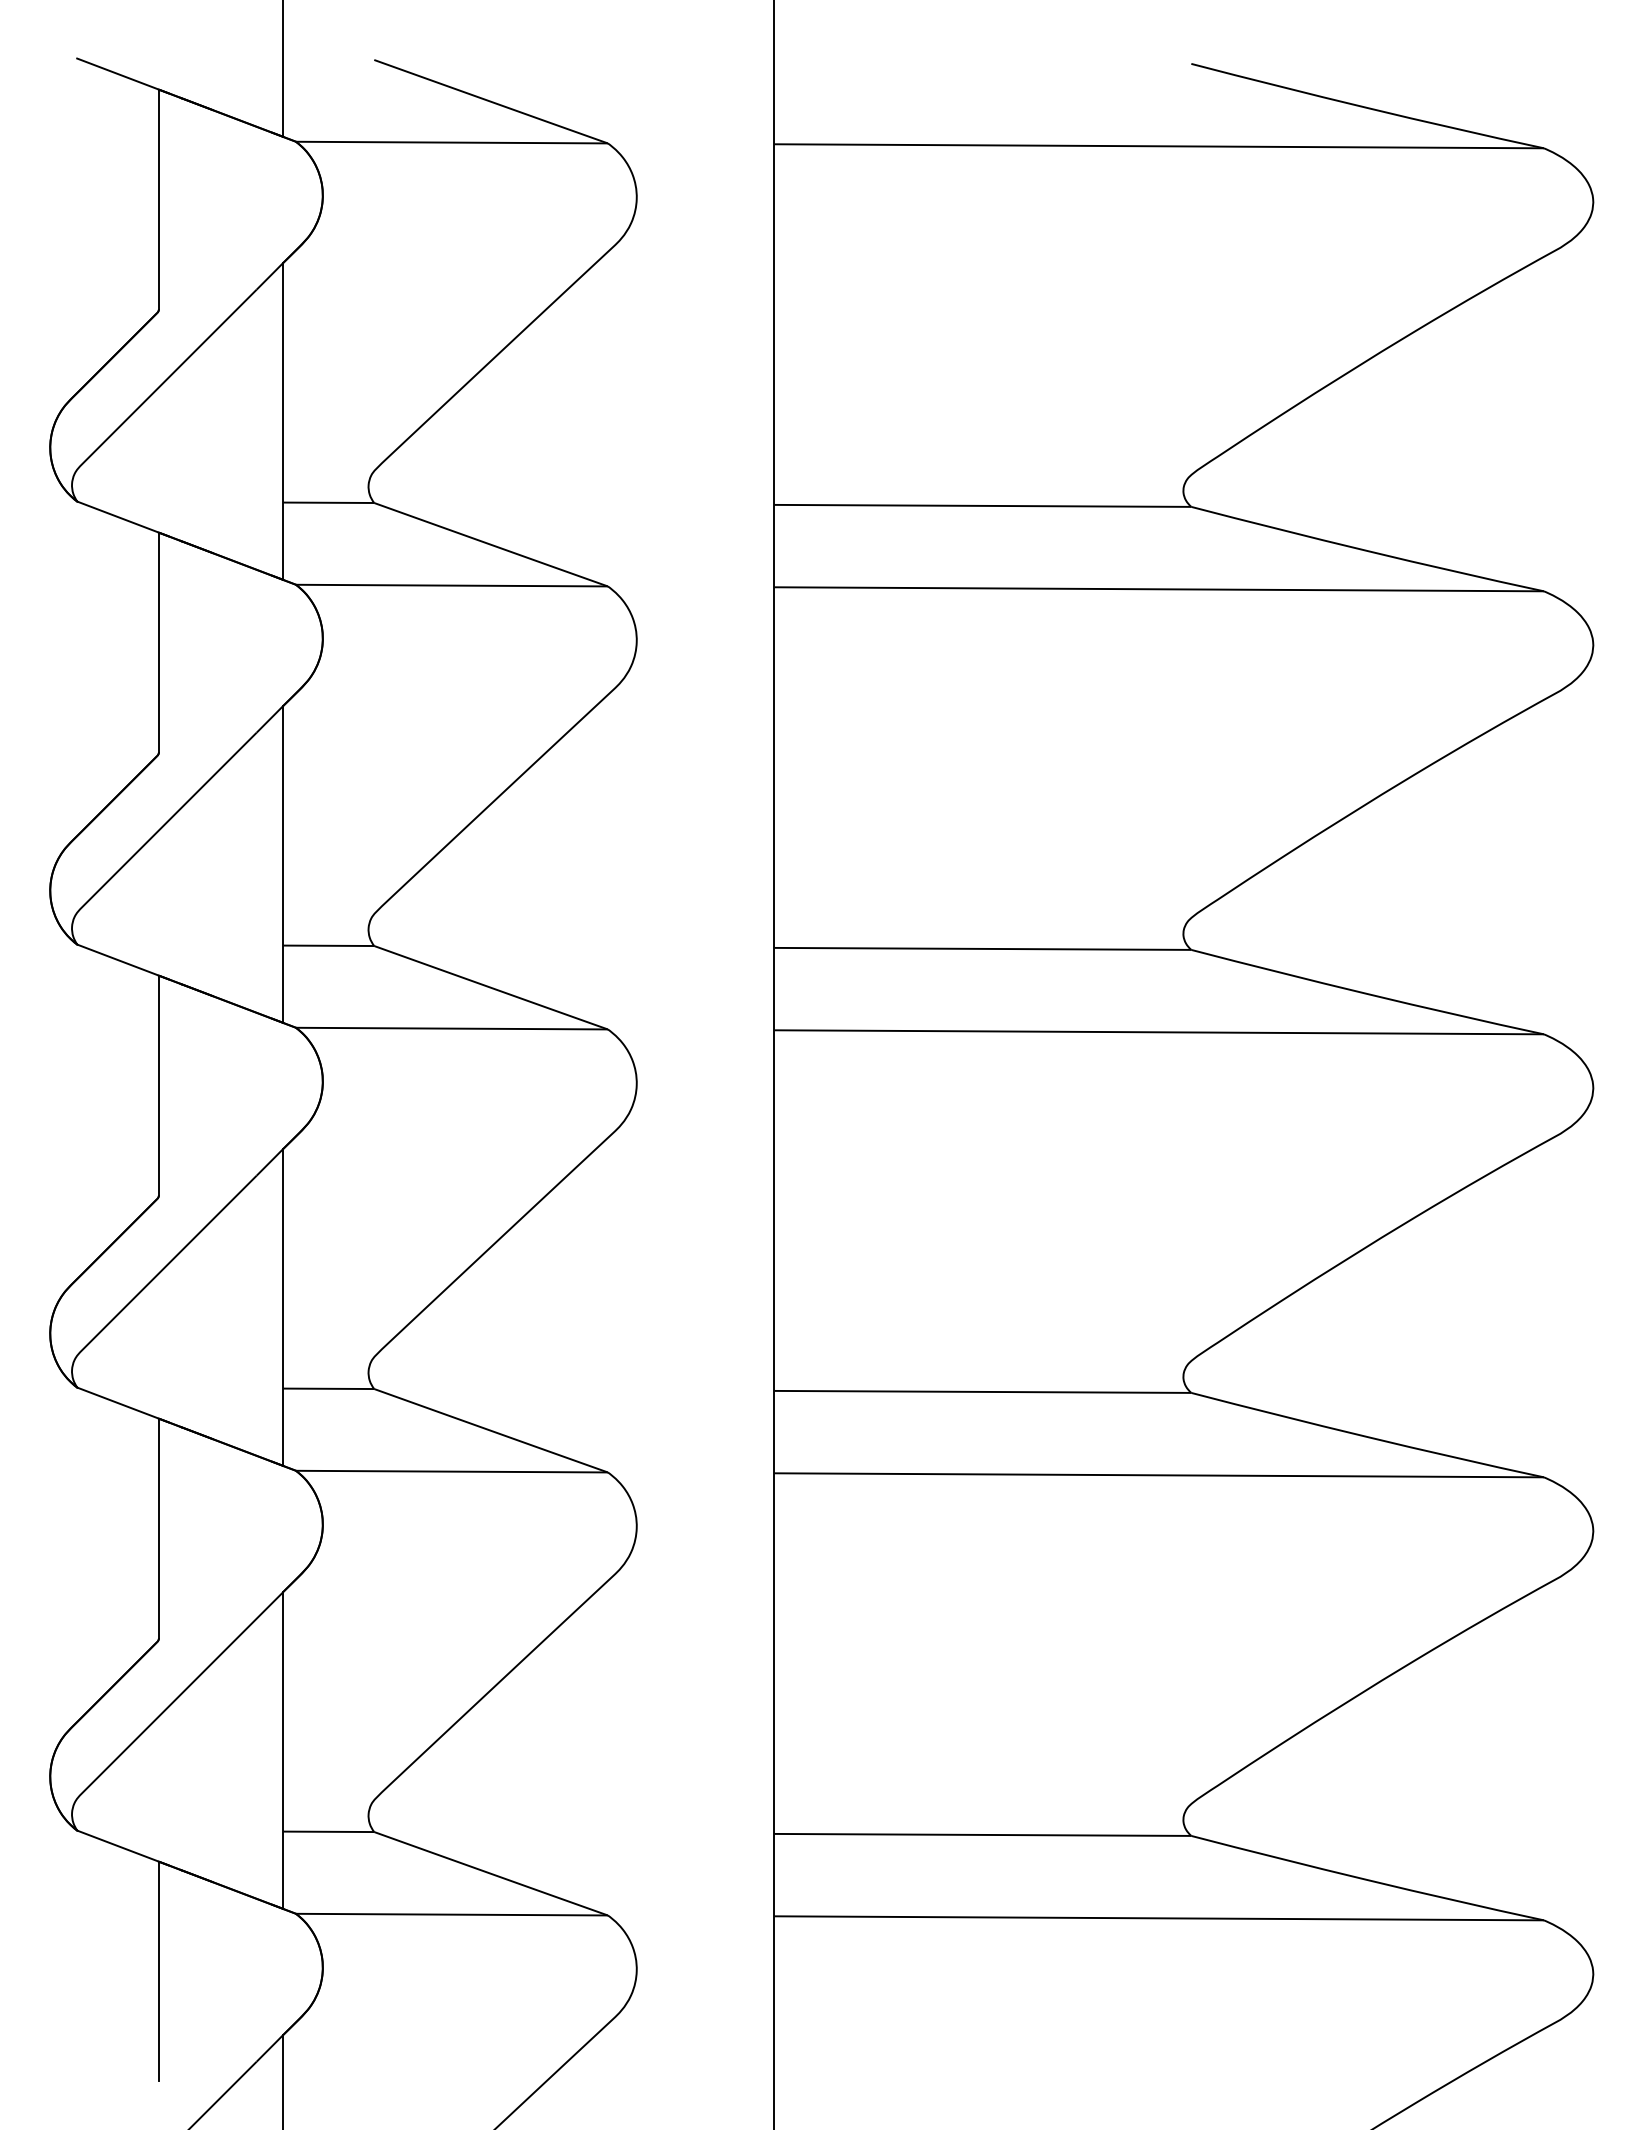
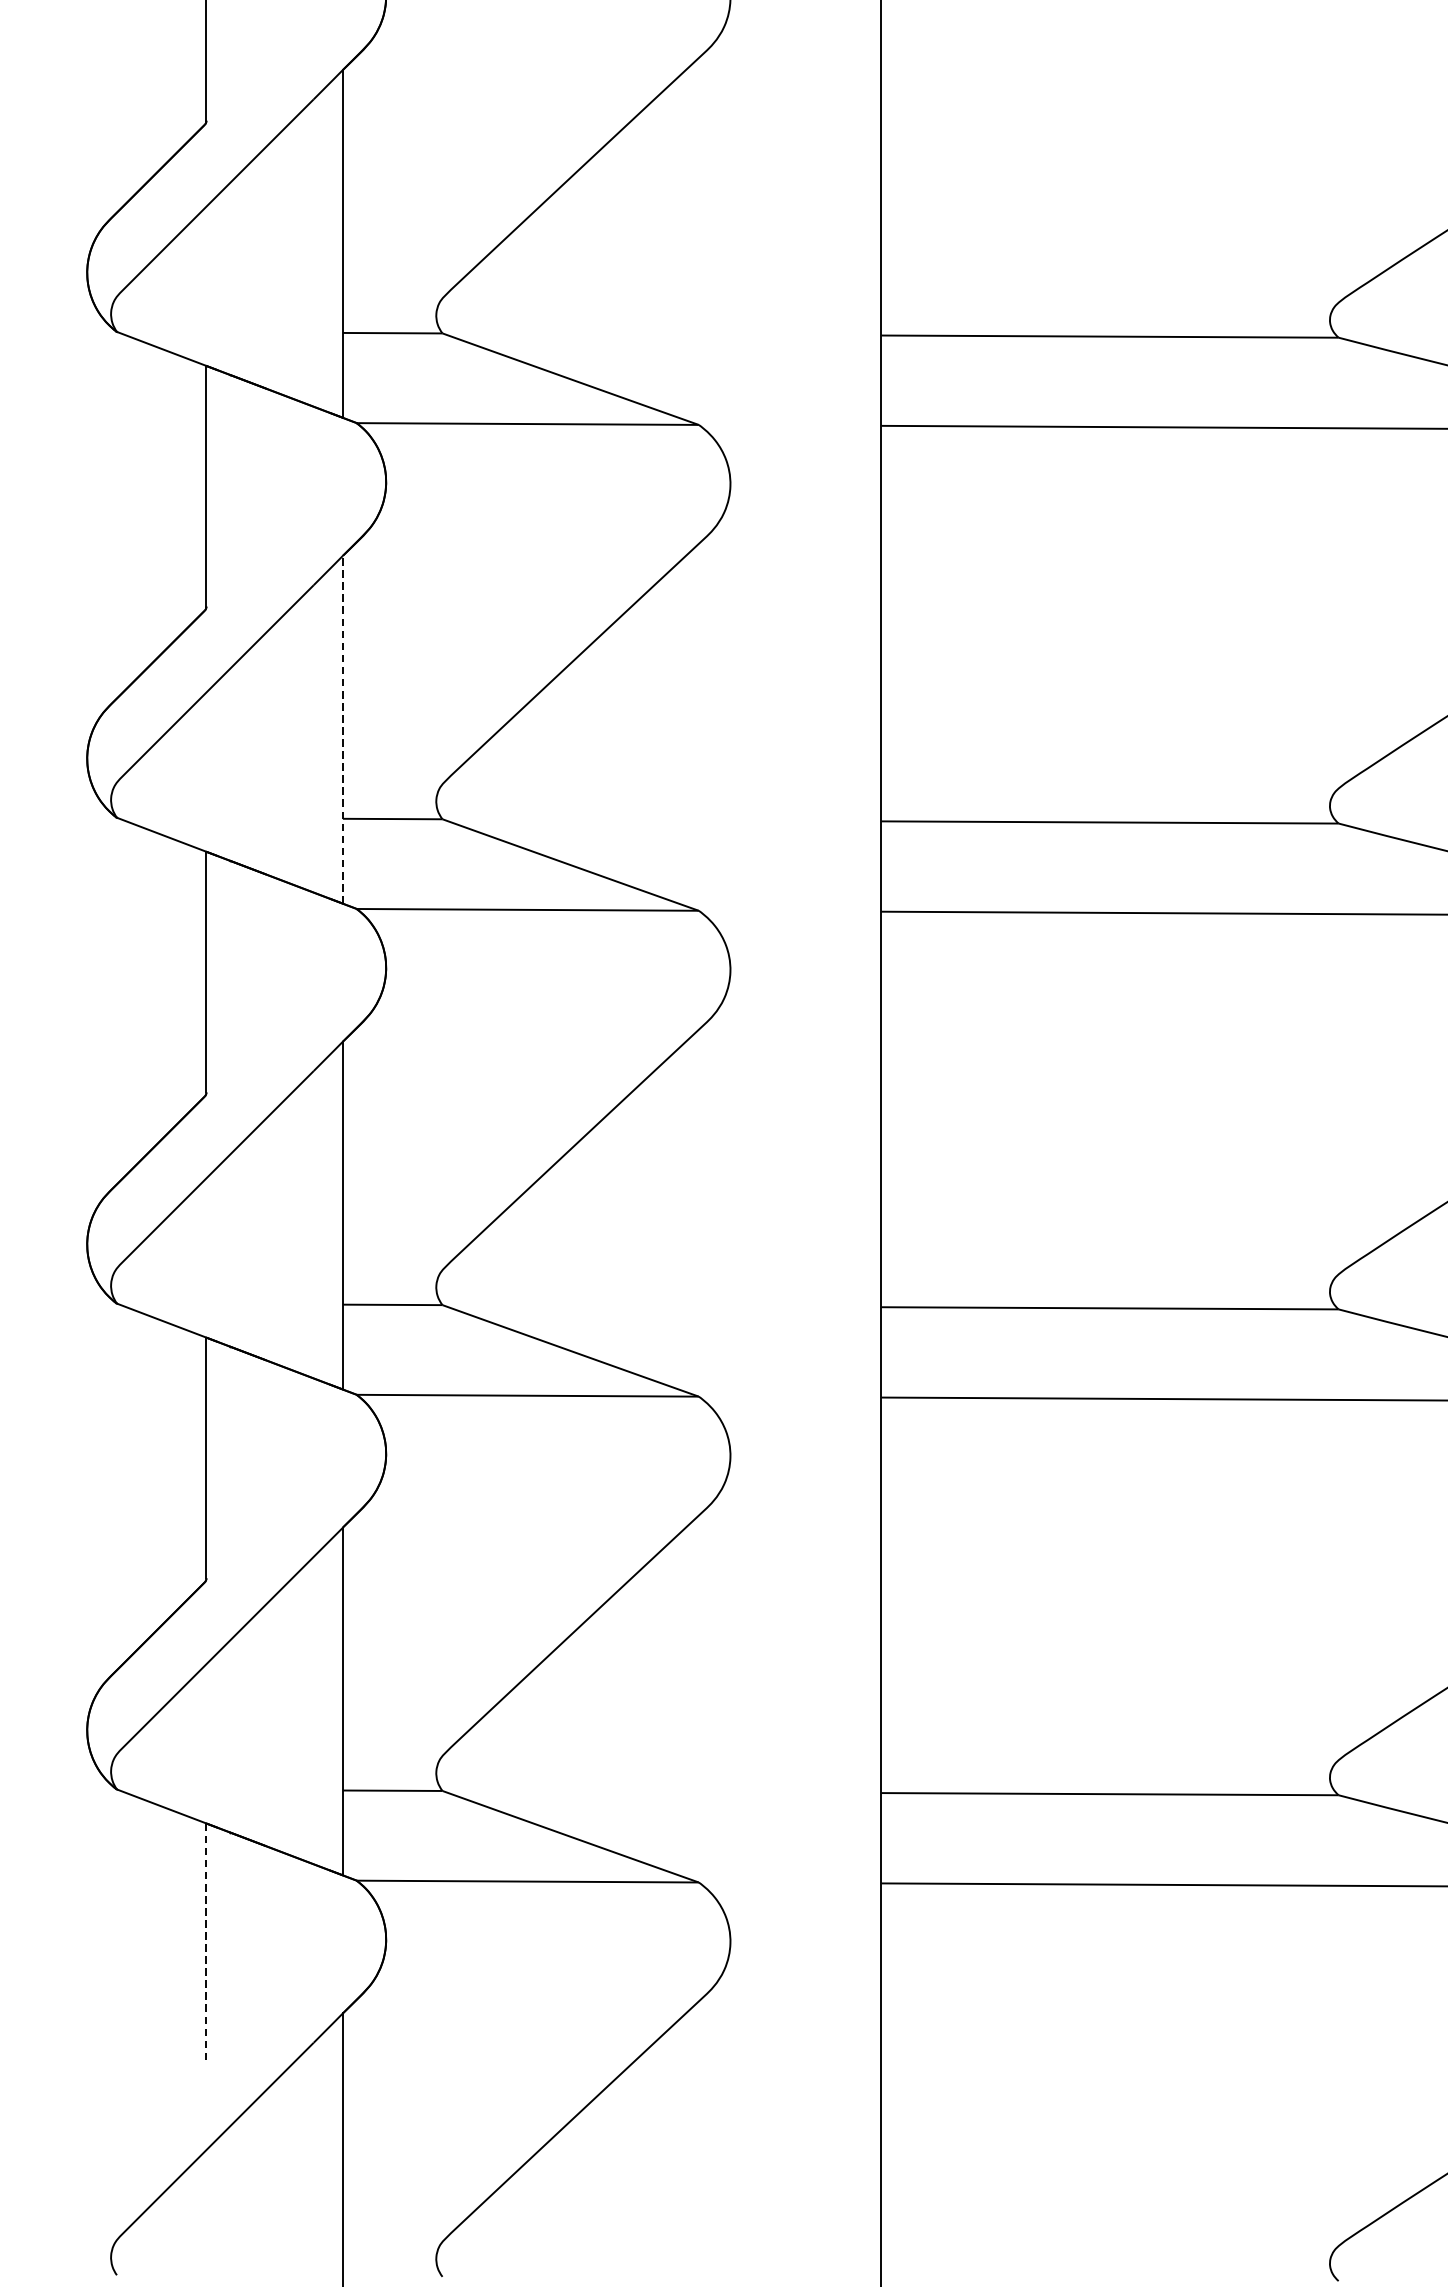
line: (283, 864) -> (343, 729), solid -> dashed
line: (158, 1971) -> (205, 1943), solid -> dashed

